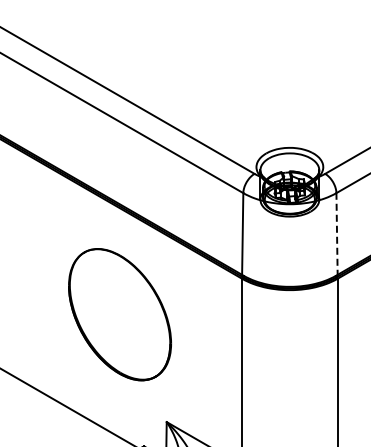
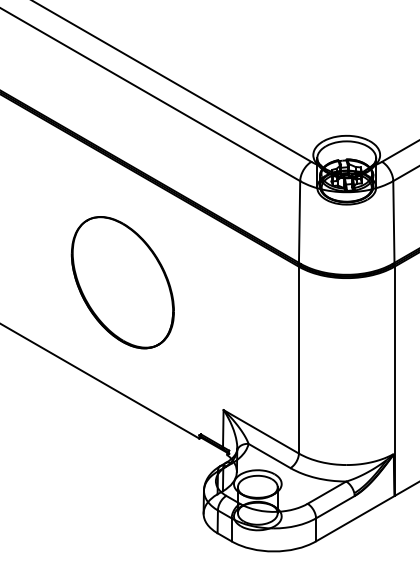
line: (336, 234) -> (393, 222), dashed -> solid
part: (119, 314) -> (122, 282), moved

